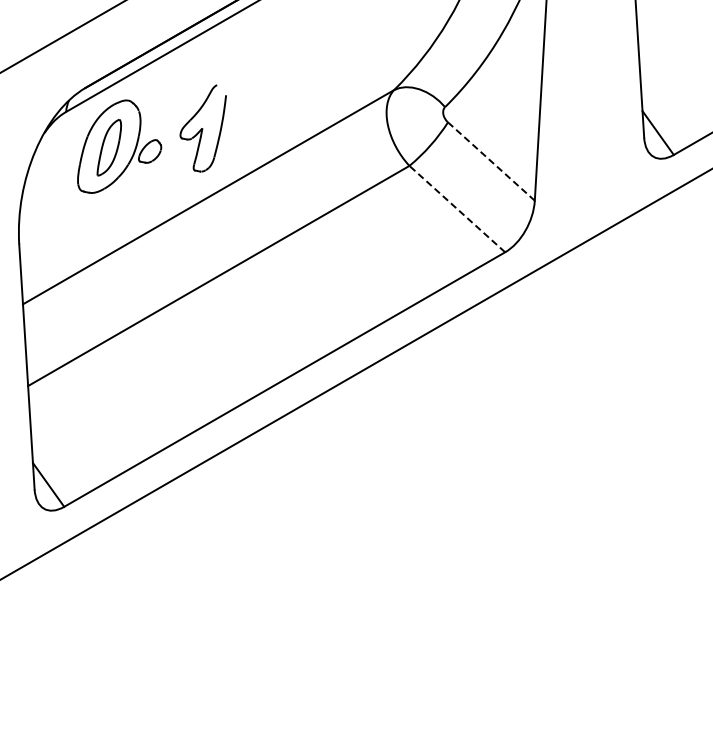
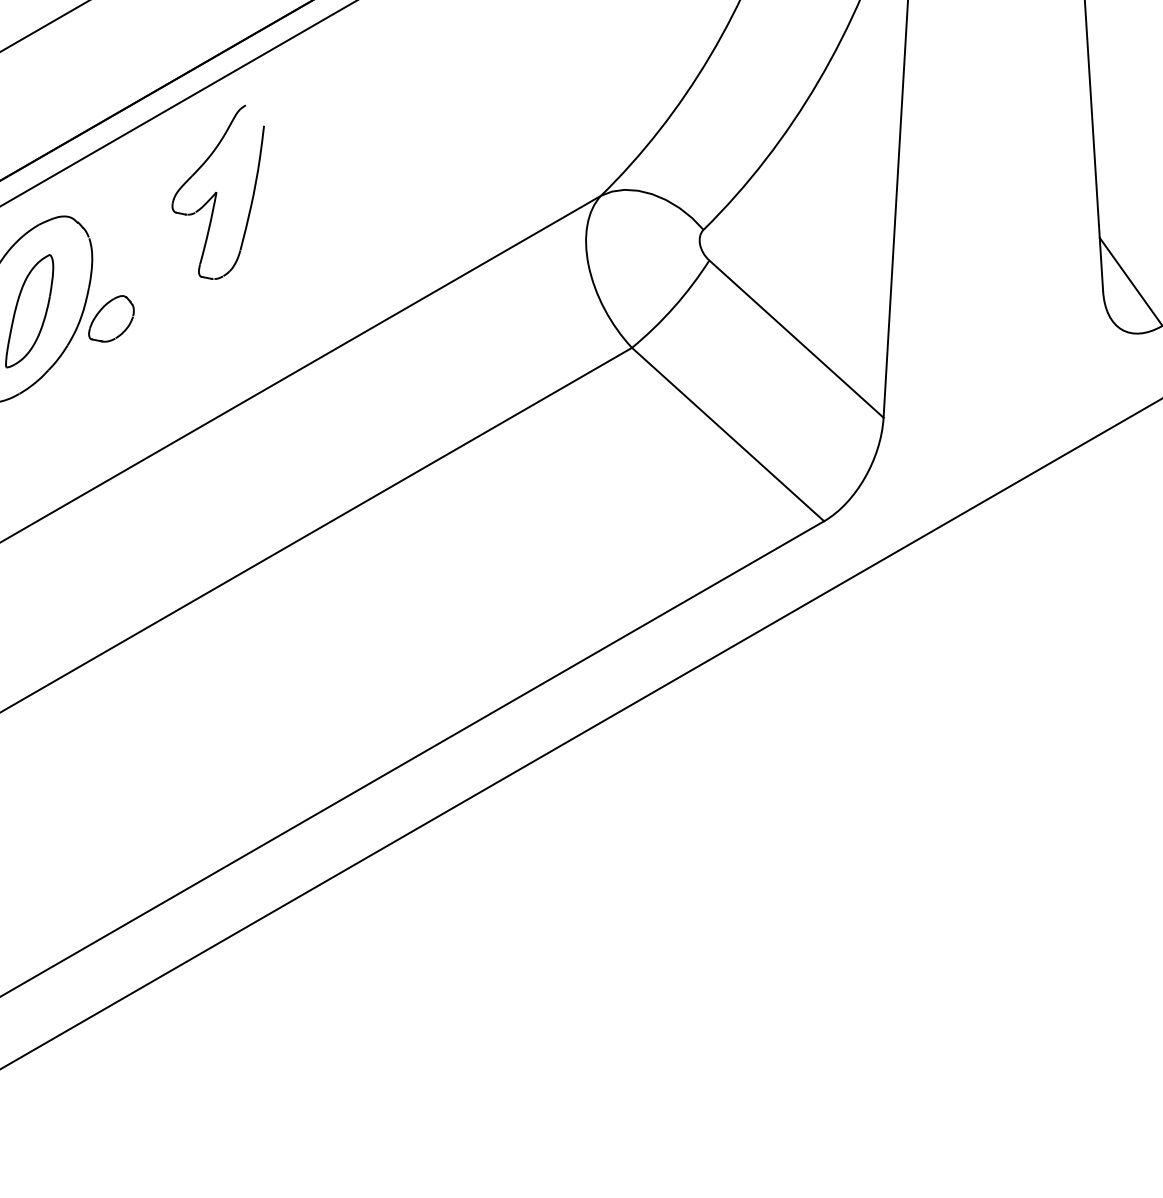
part: (202, 128) -> (216, 192), moved
line: (491, 161) -> (796, 339), dashed -> solid
line: (456, 208) -> (726, 433), dashed -> solid

